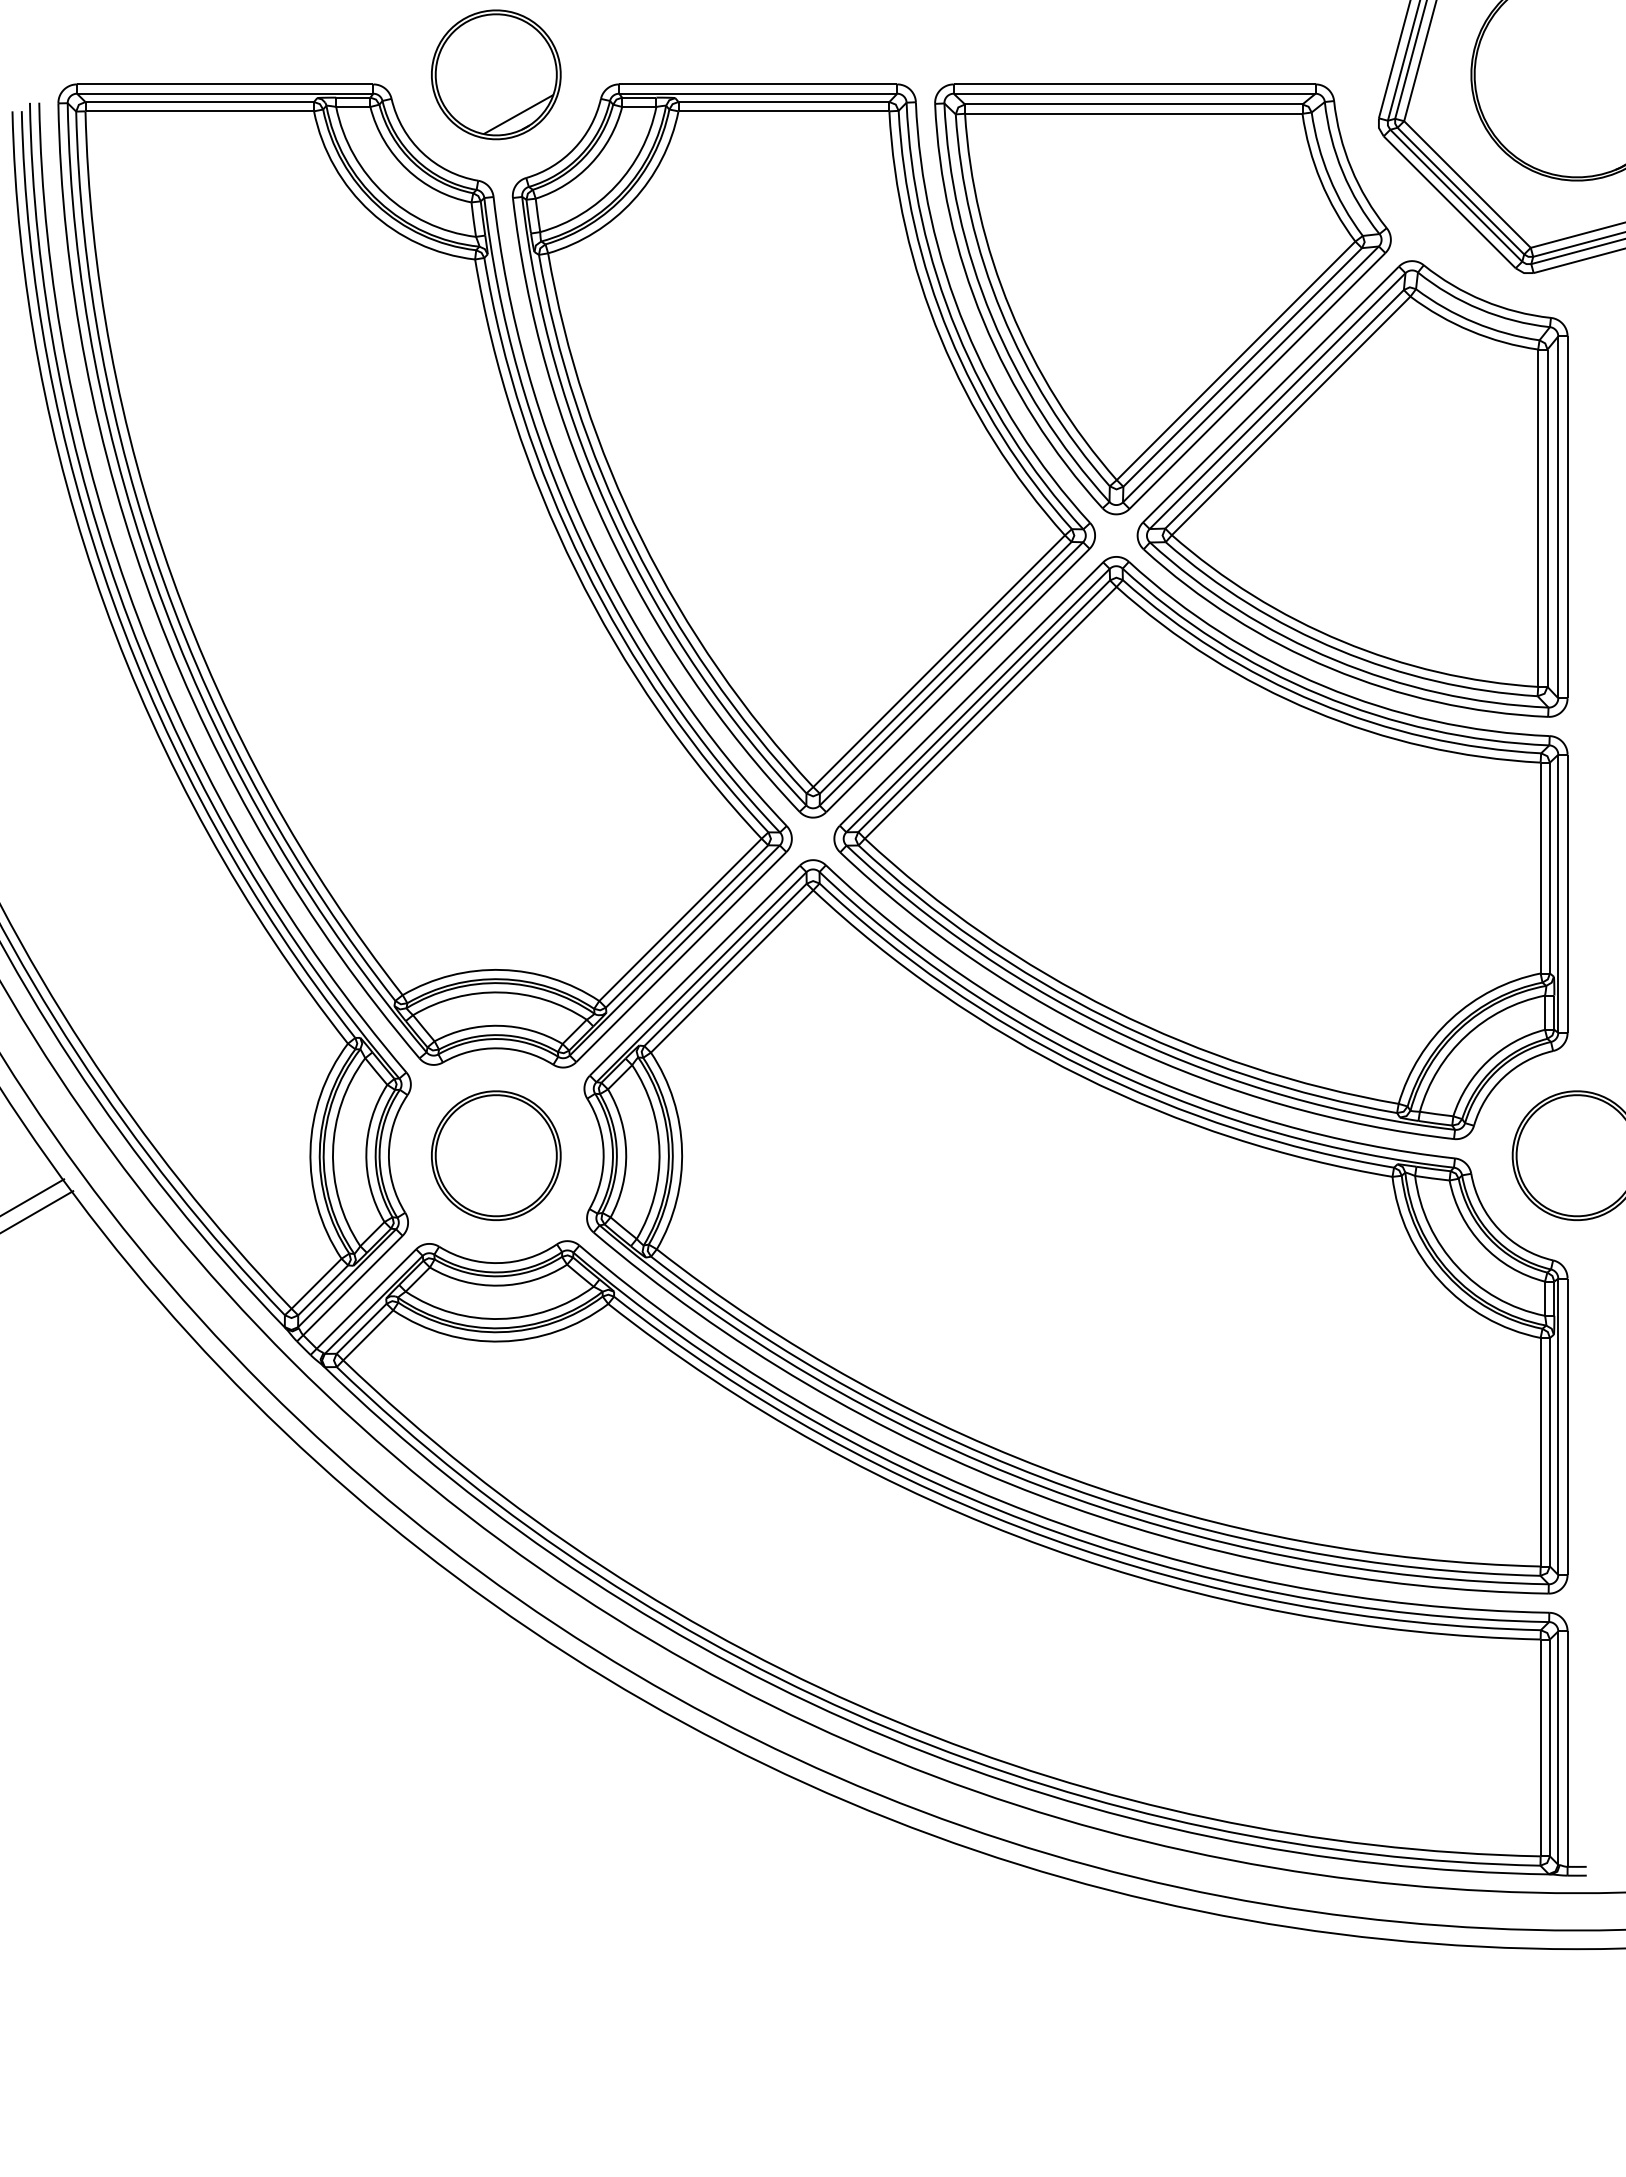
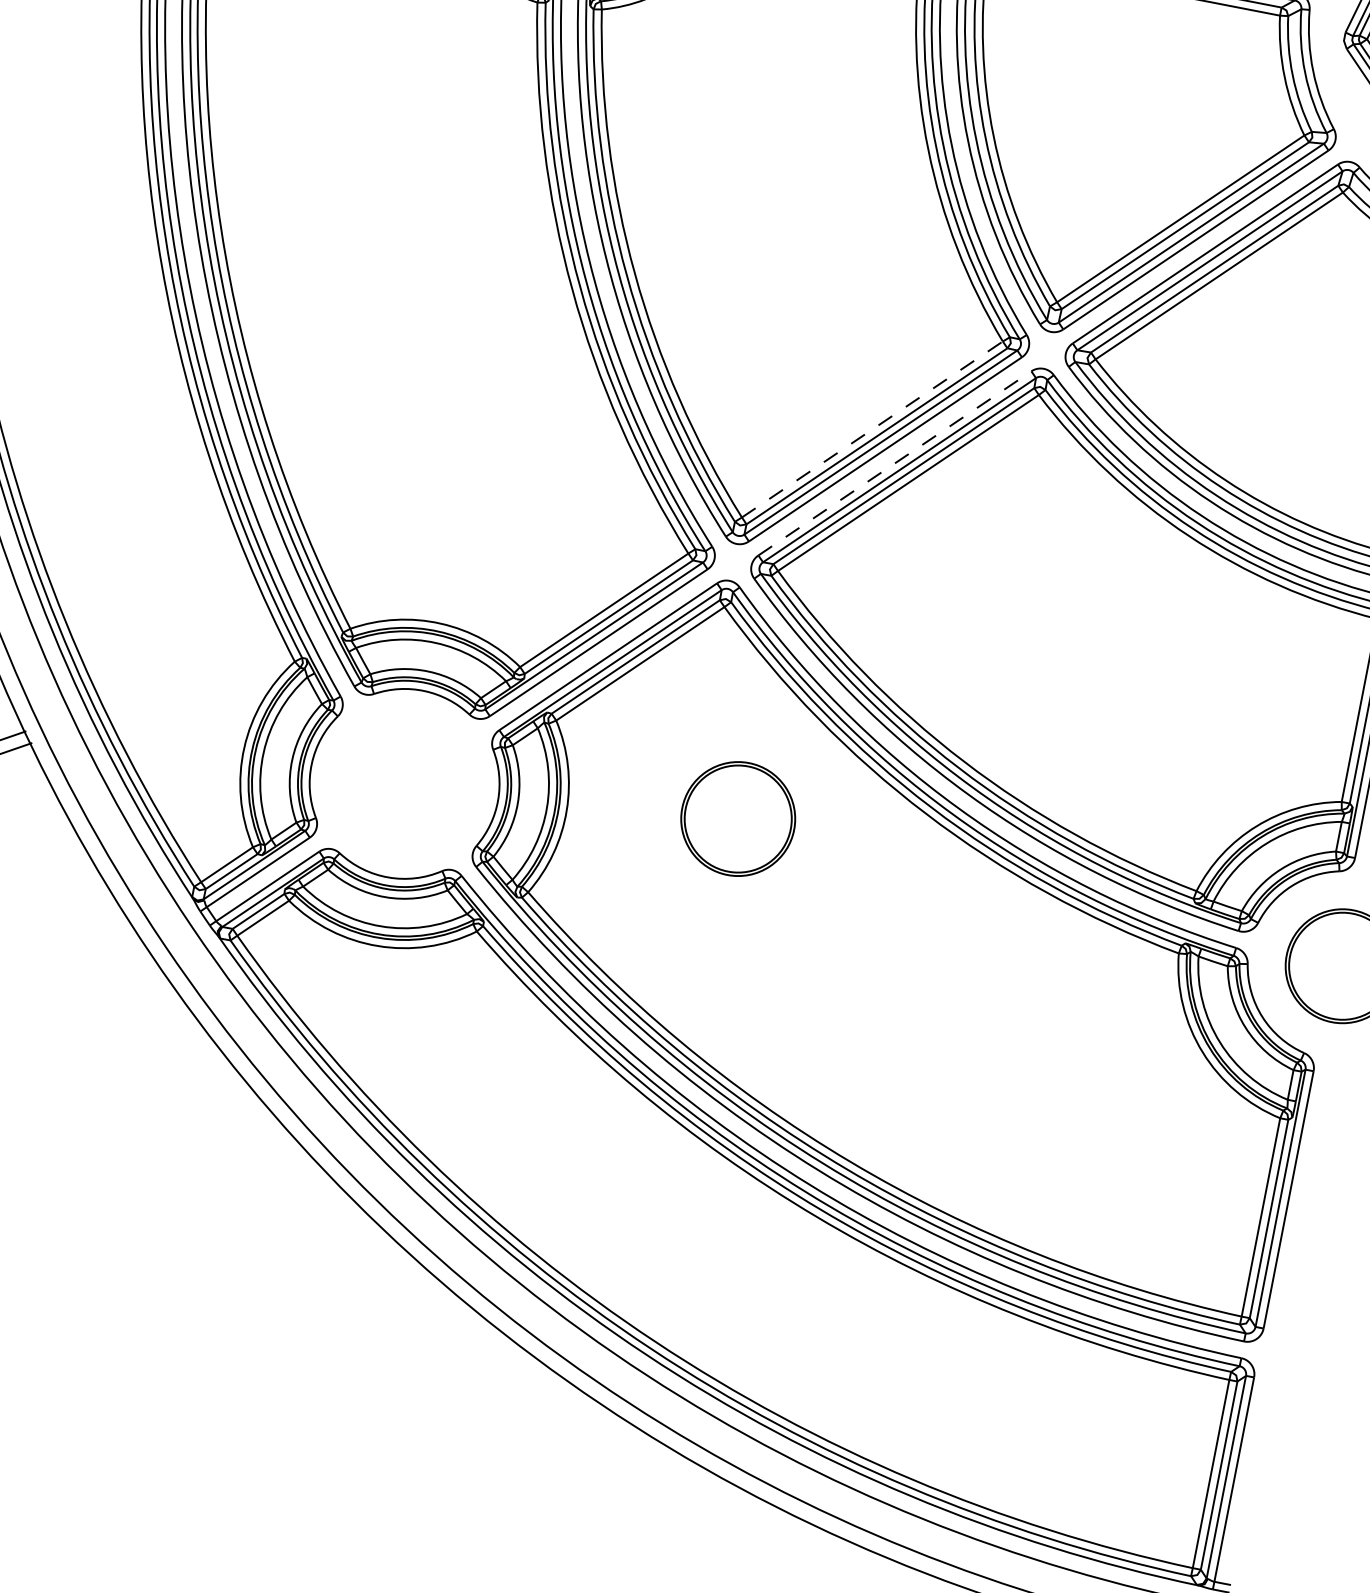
line: (939, 661) -> (872, 429), solid -> dashed
line: (971, 693) -> (895, 462), solid -> dashed
part: (496, 1155) -> (738, 818), moved

